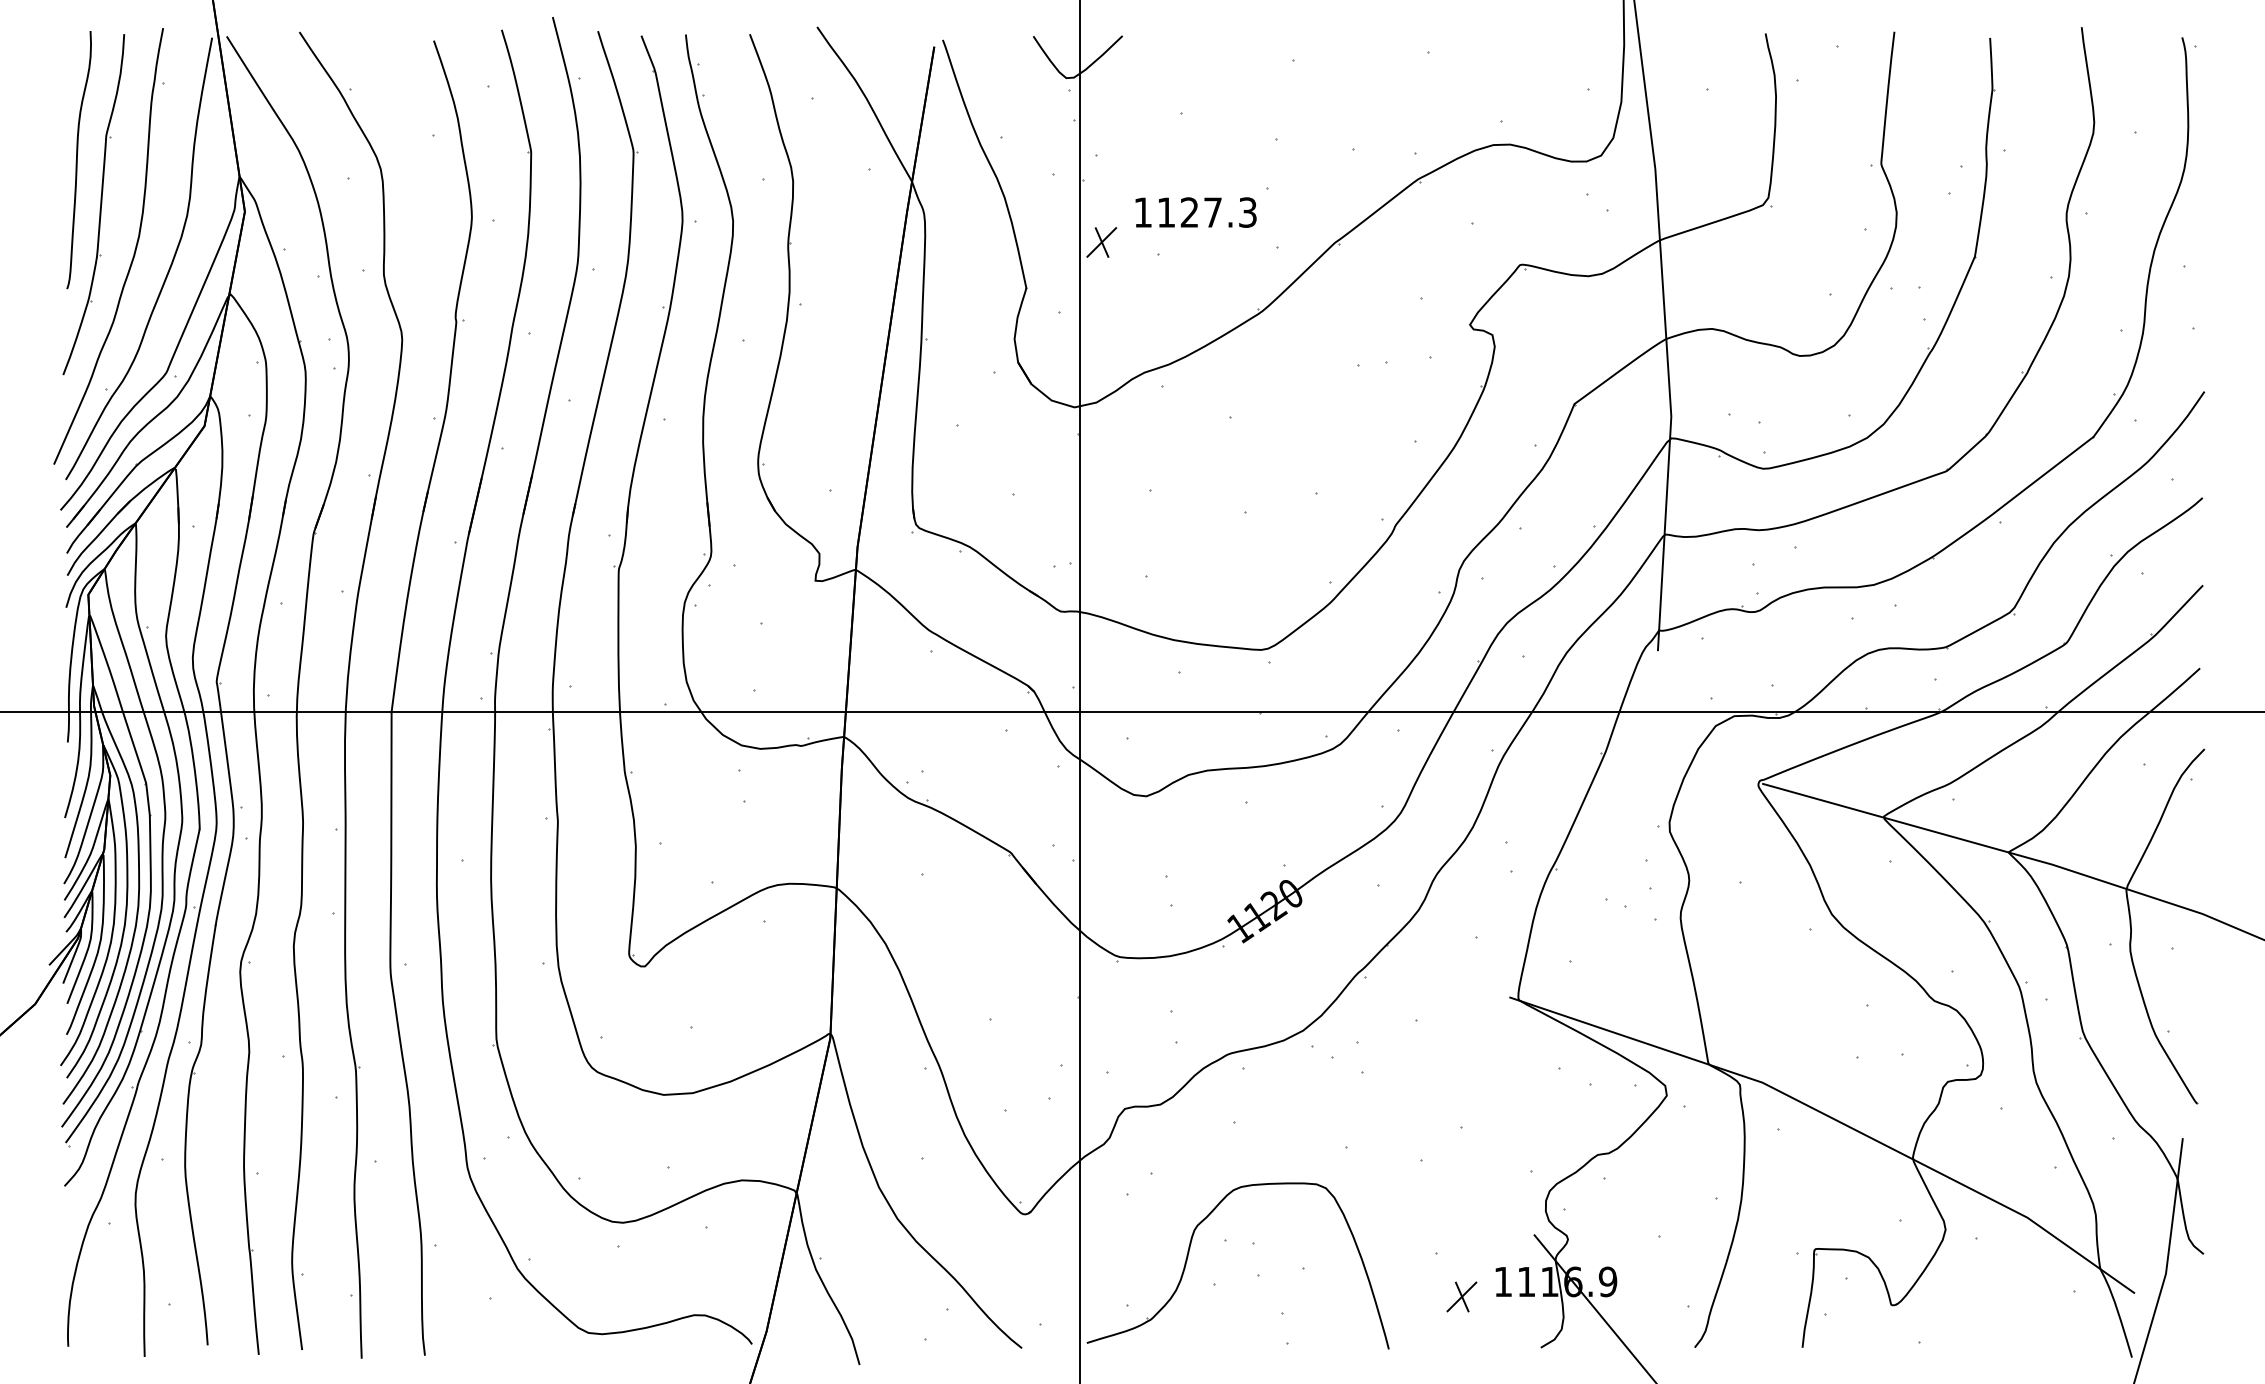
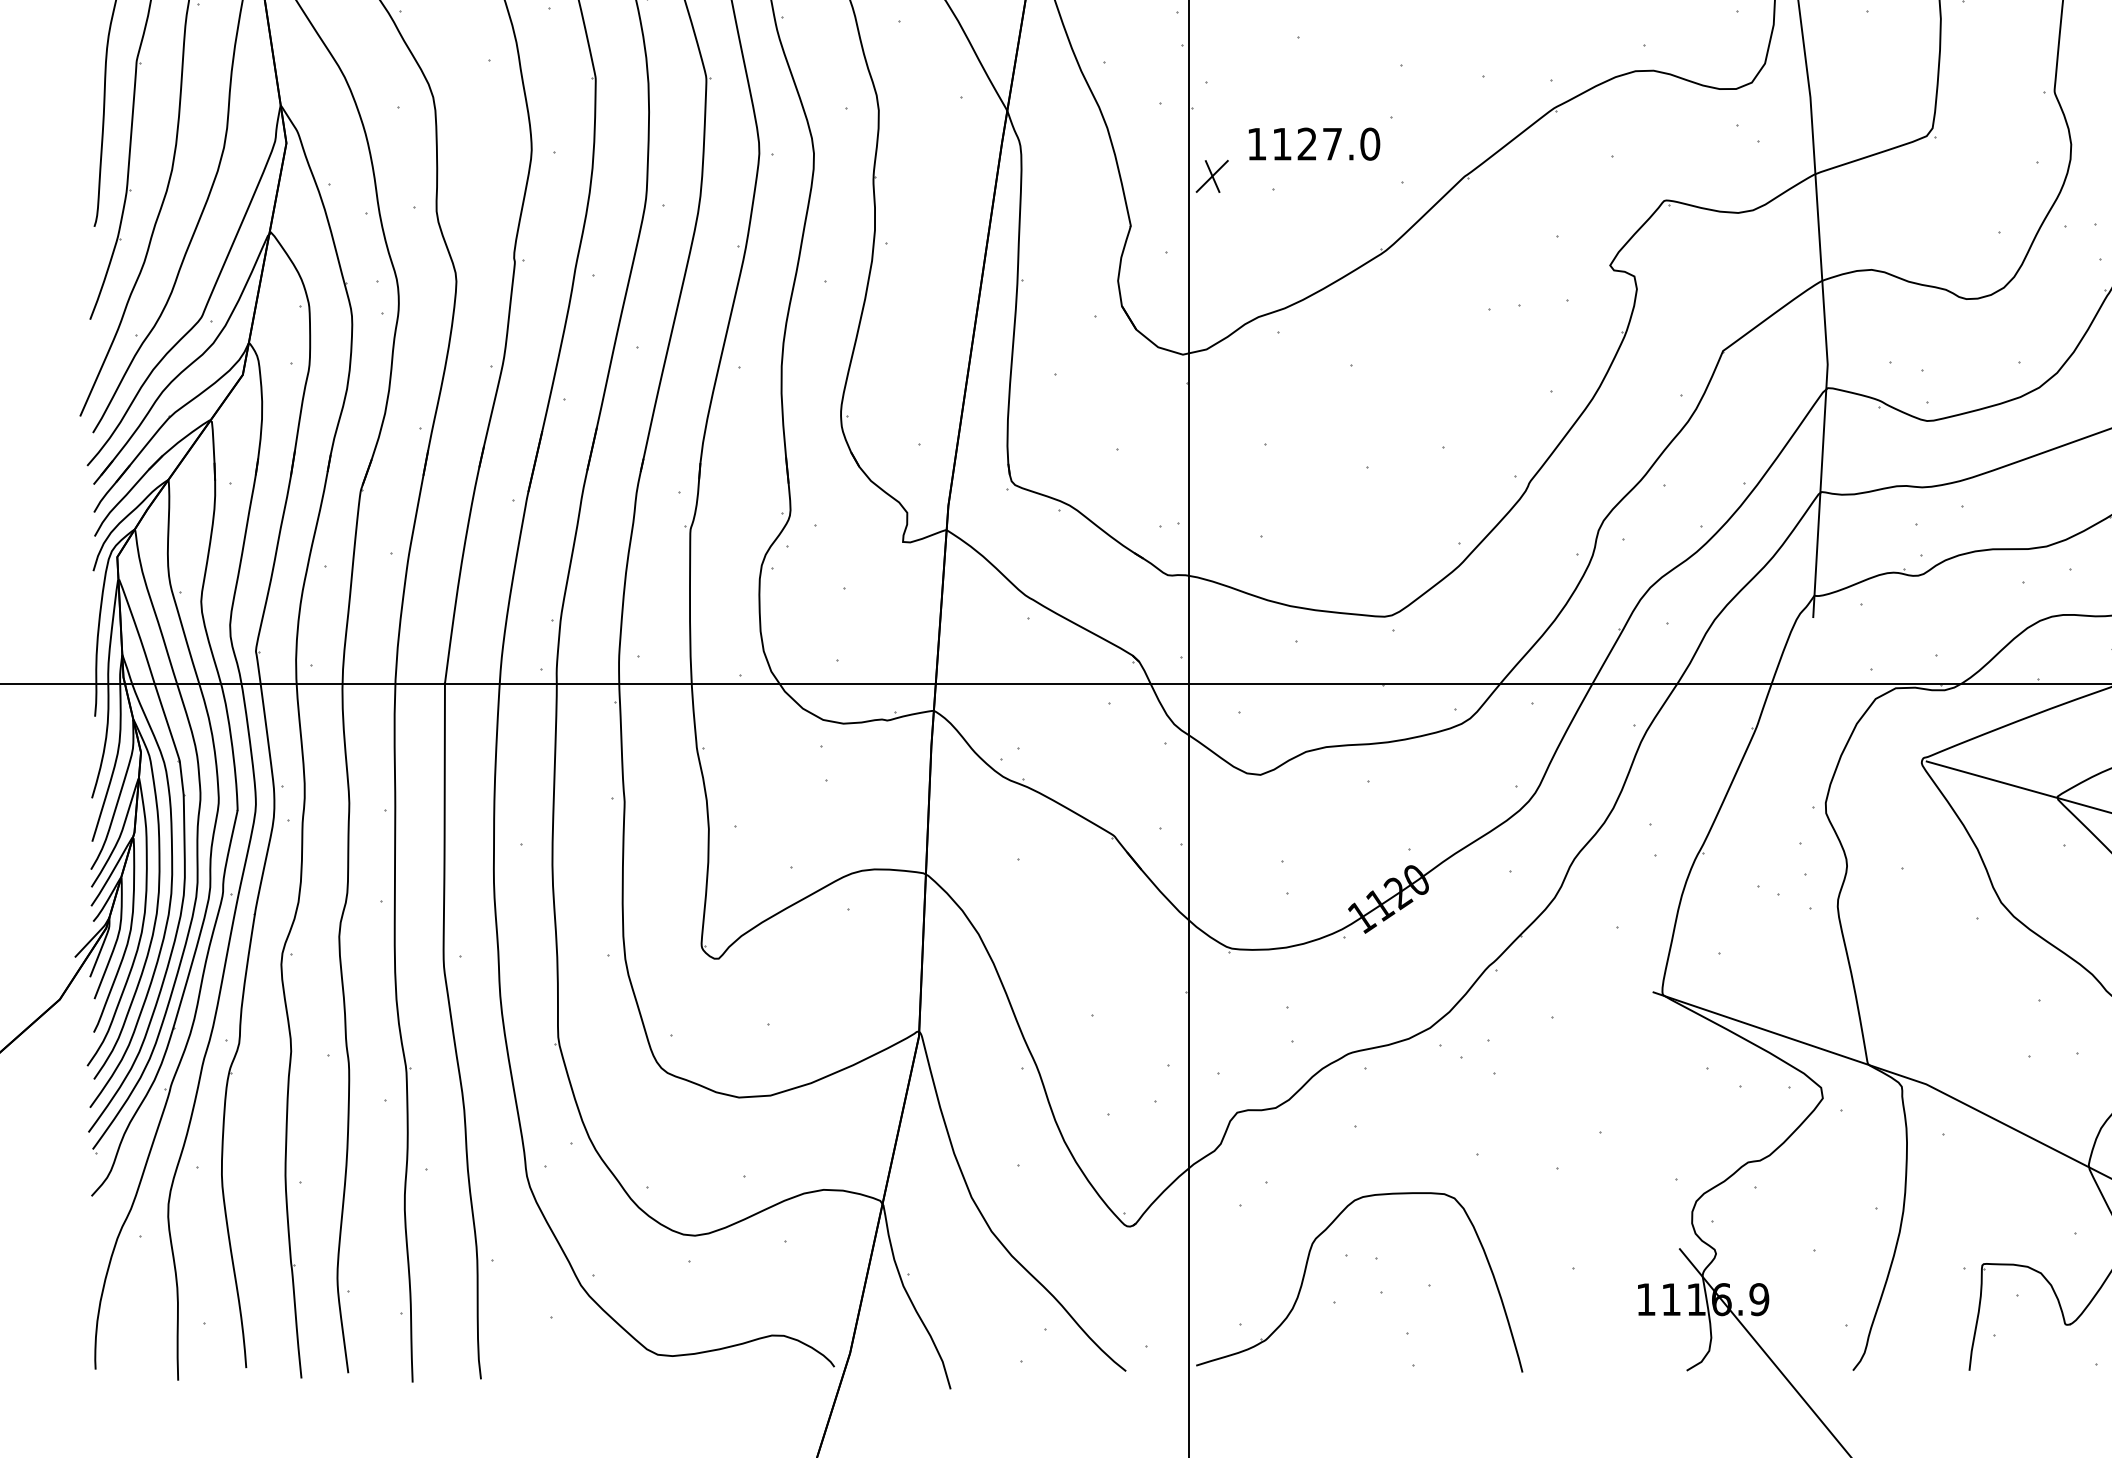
text: (1247, 212) -> (1369, 144), 1127.3 -> 1127.0
part: (1461, 1296) -> (1600, 1315), removed

